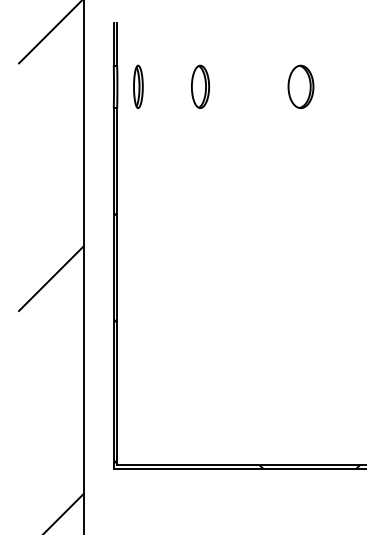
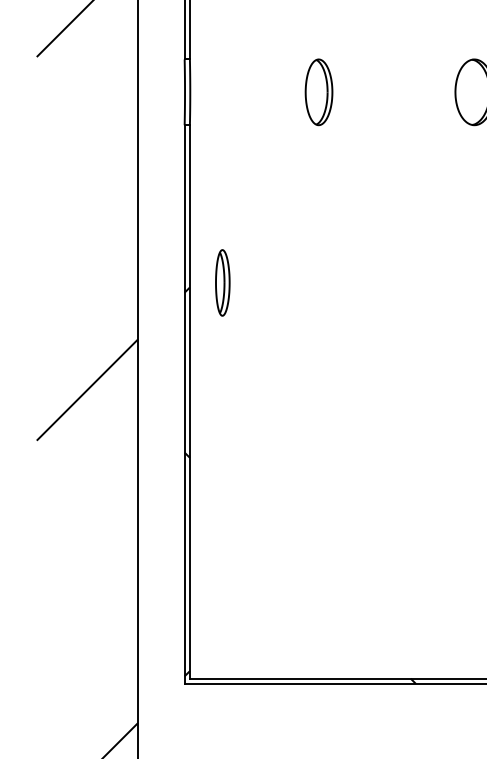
part: (138, 86) -> (222, 282), moved

